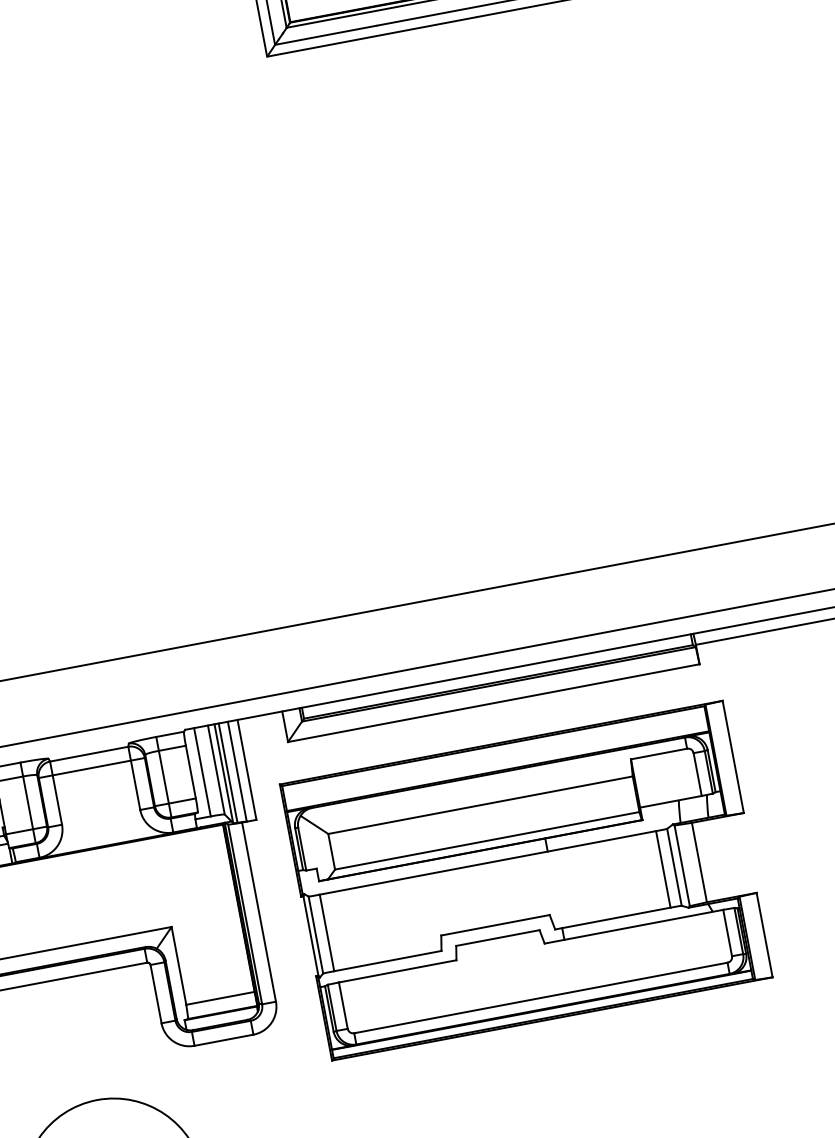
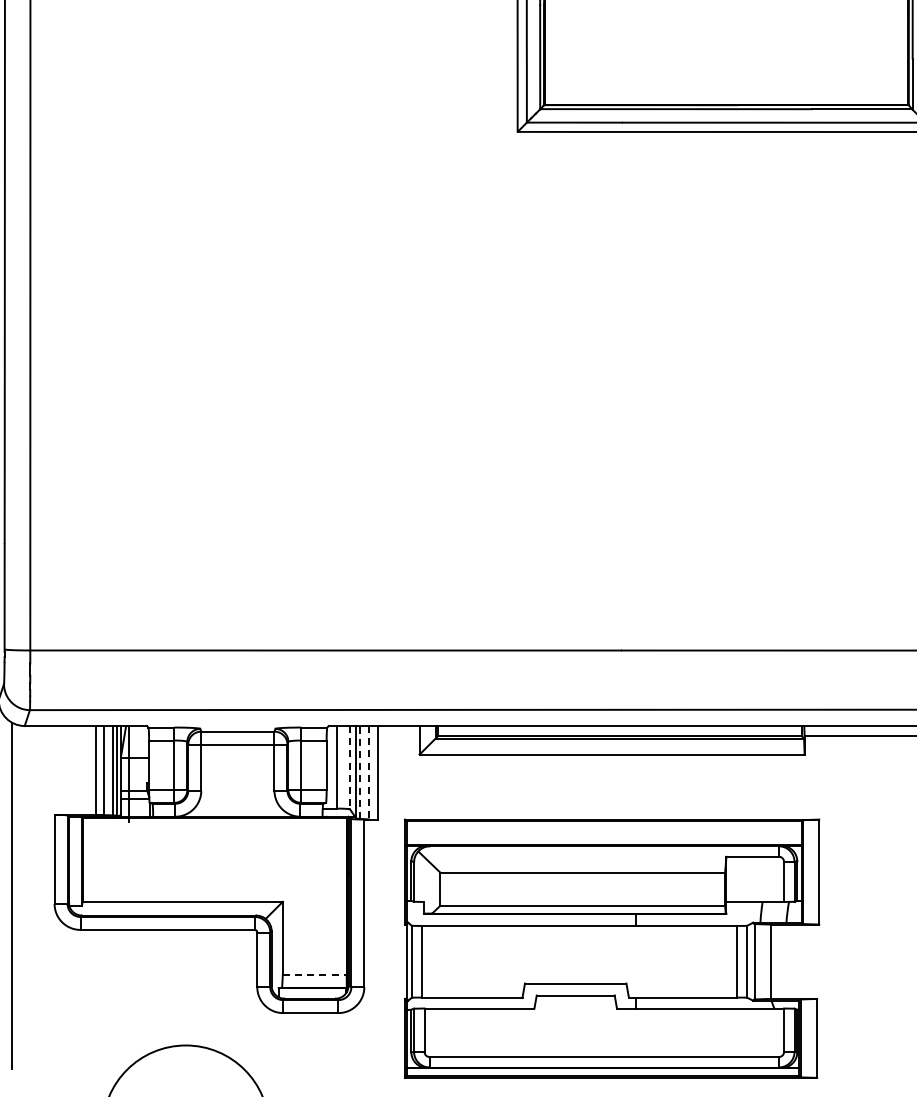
line: (216, 769) -> (350, 767), solid -> dashed
line: (237, 771) -> (368, 772), solid -> dashed
line: (228, 772) -> (360, 771), solid -> dashed
part: (526, 880) -> (611, 948), moved
line: (220, 998) -> (314, 974), solid -> dashed

